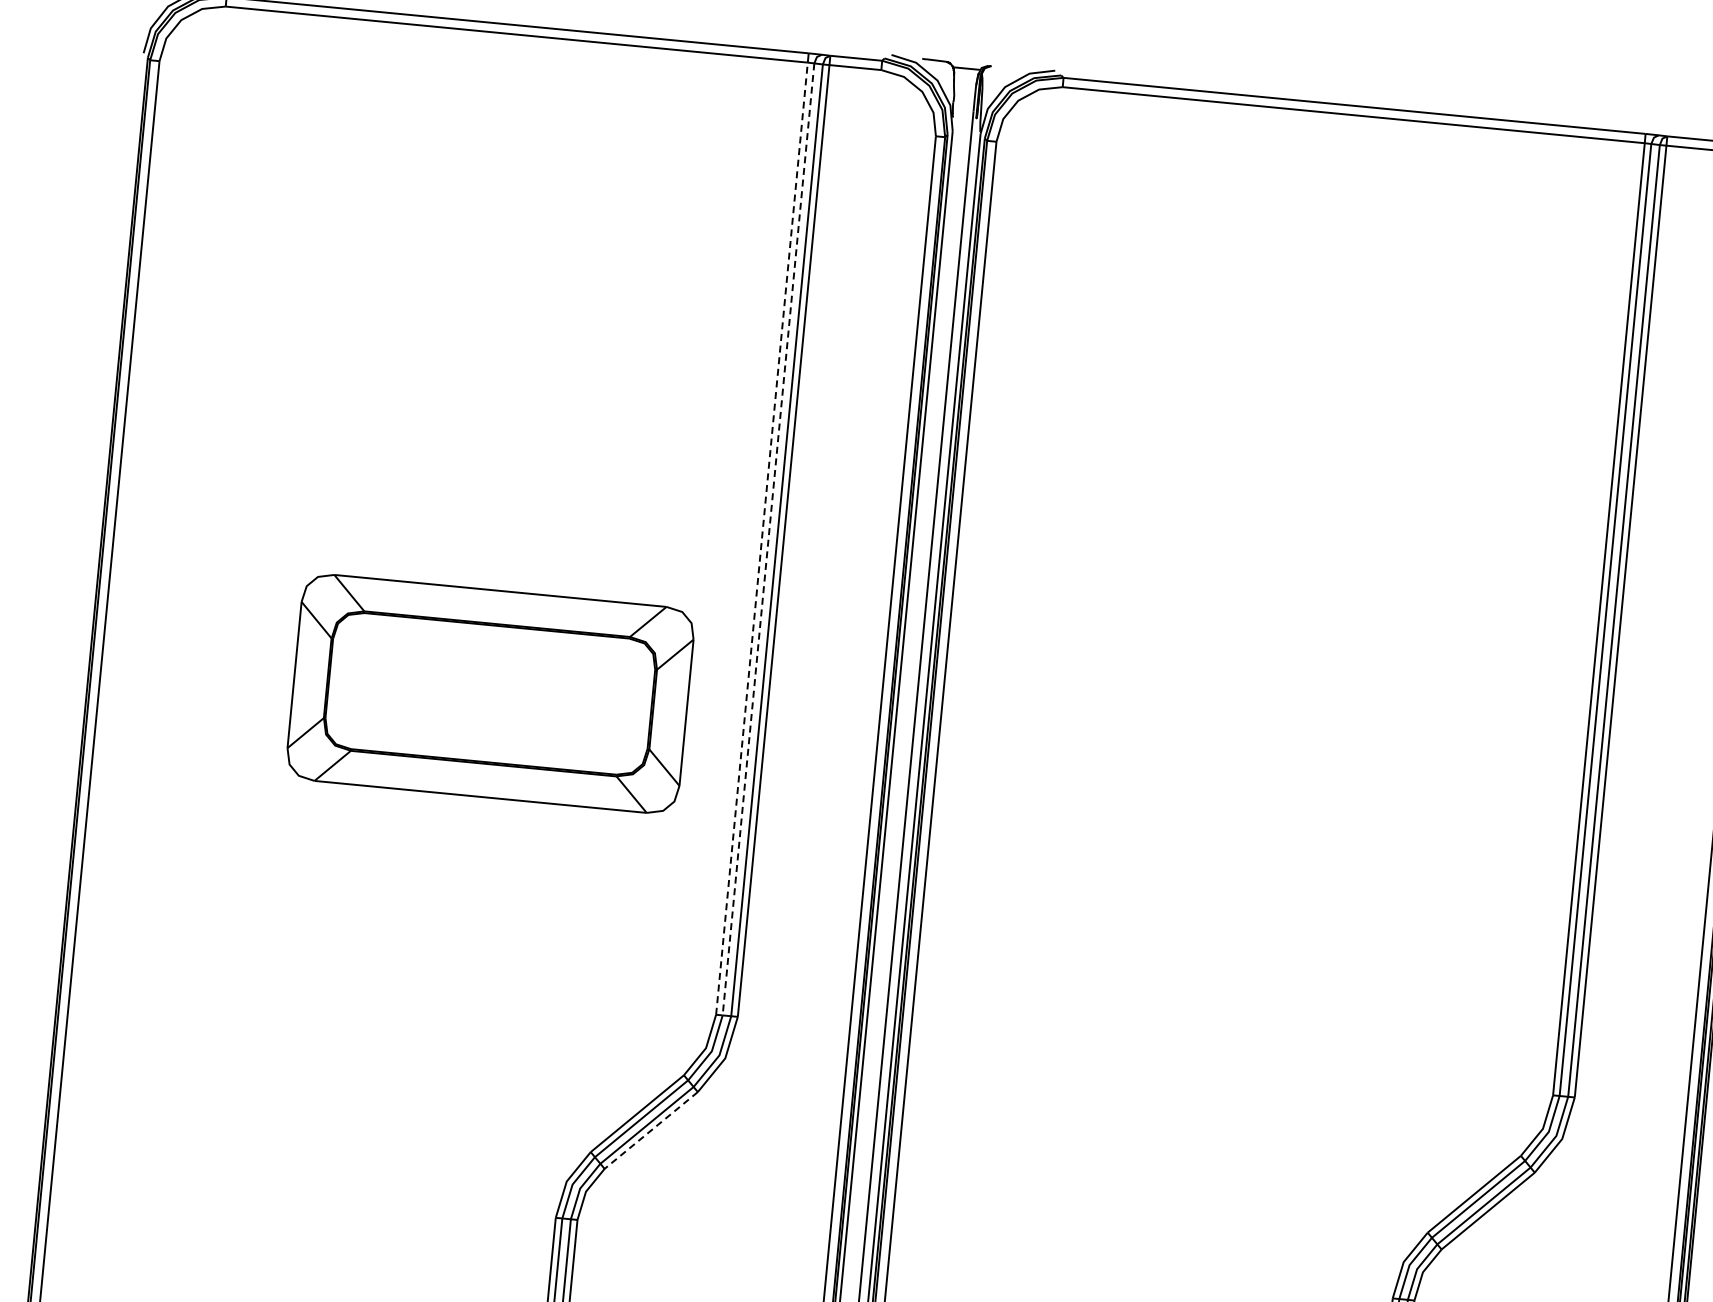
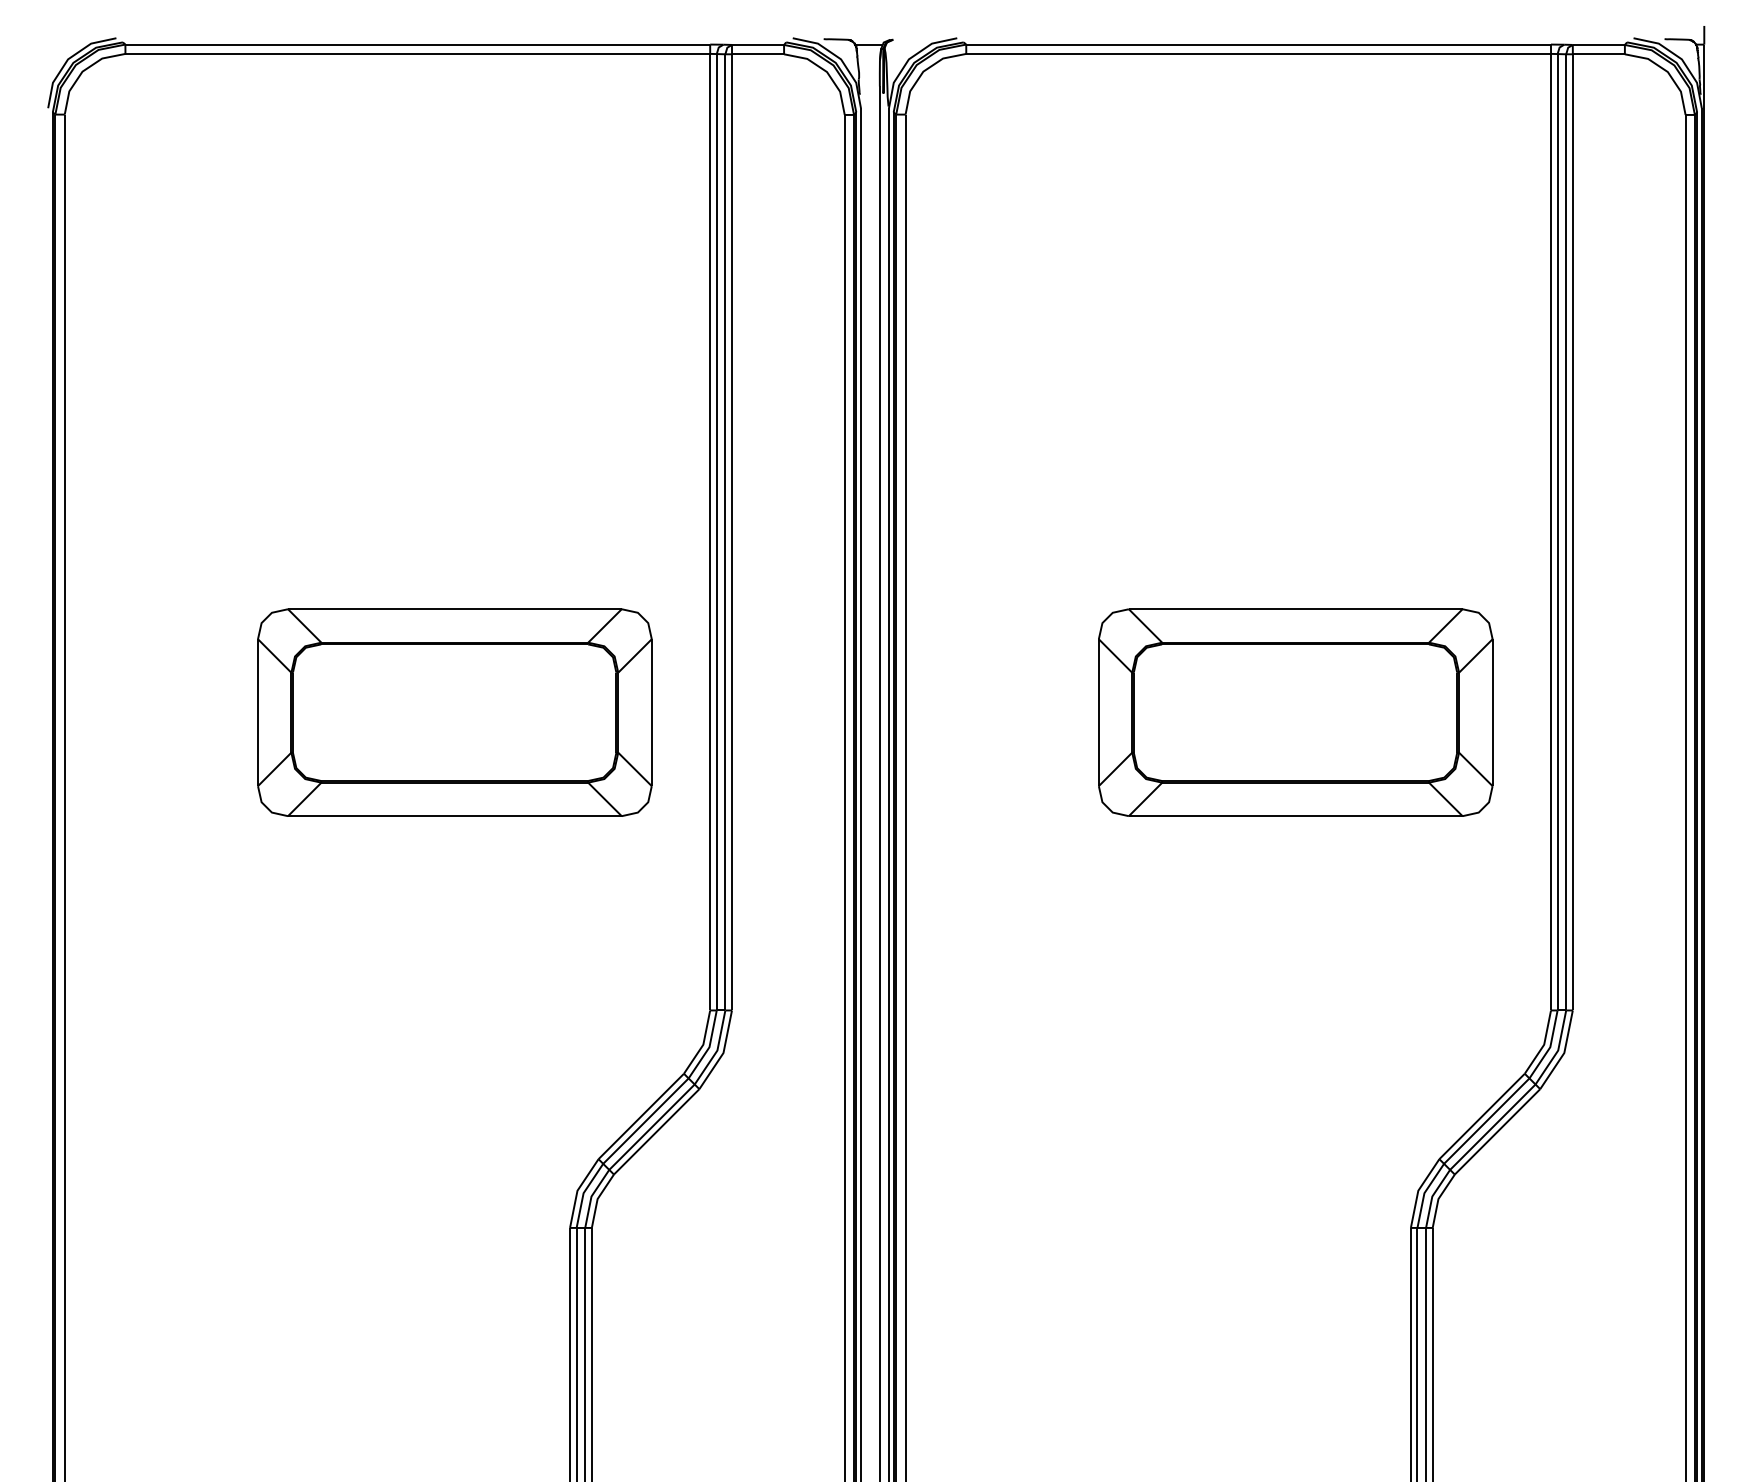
line: (762, 538) -> (710, 531), dashed -> solid
line: (768, 539) -> (716, 532), dashed -> solid
part: (1327, 774) -> (1295, 712), added
line: (650, 1131) -> (656, 1132), dashed -> solid

